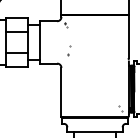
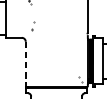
line: (61, 92) -> (25, 64), solid -> dashed

